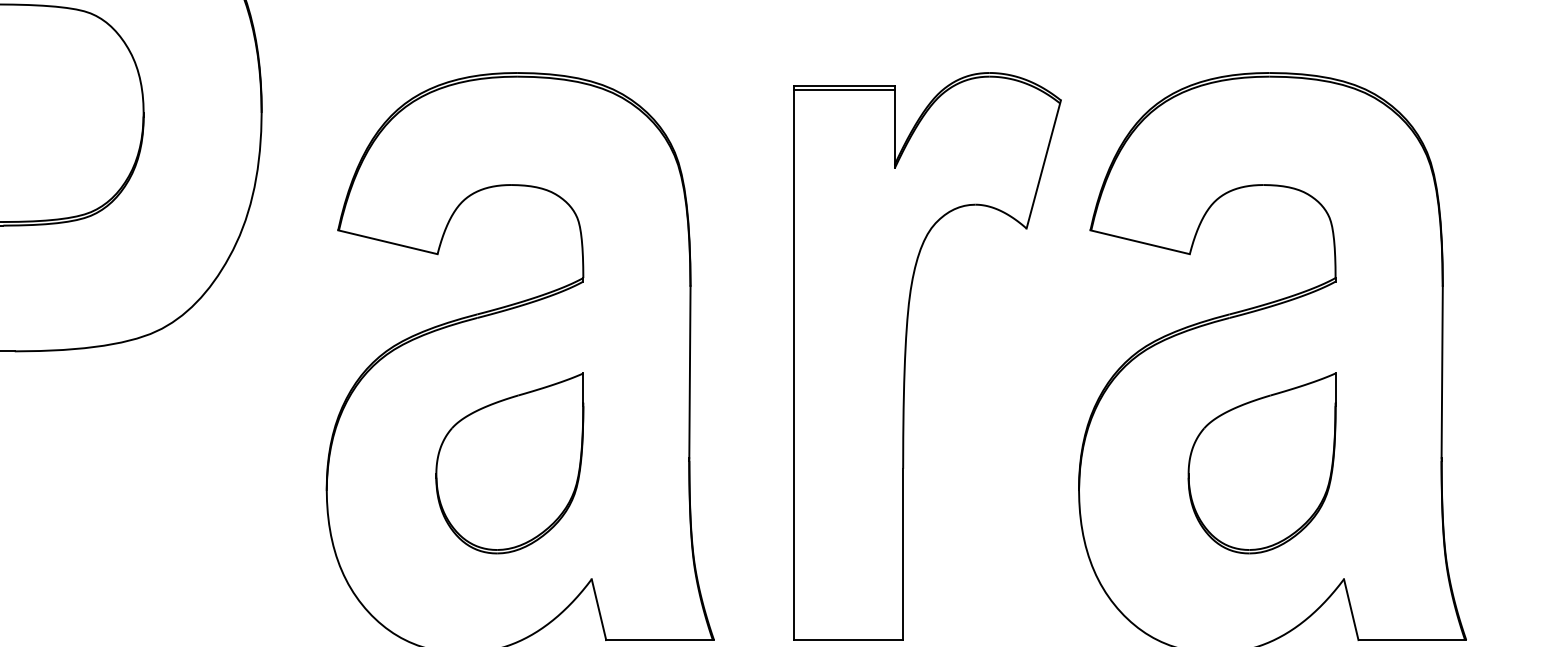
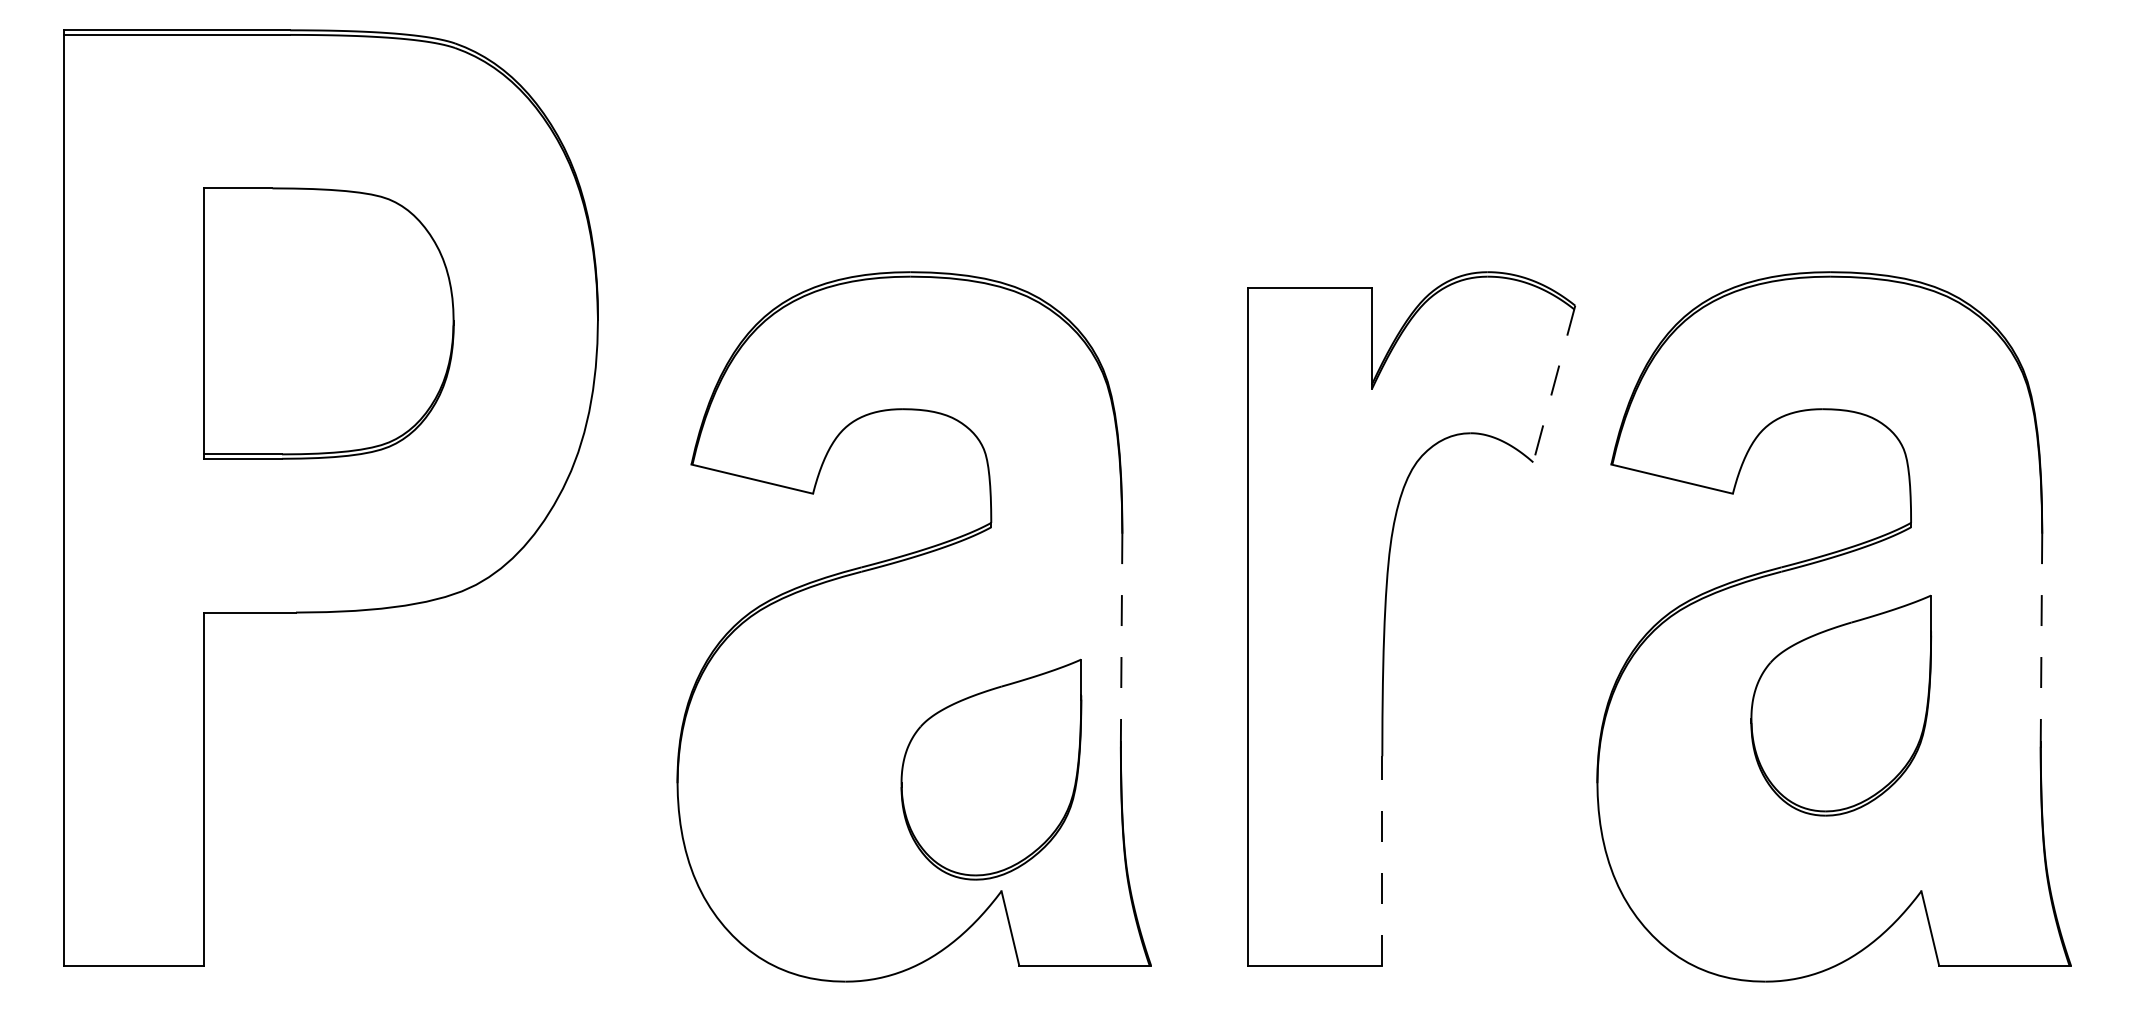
line: (844, 89) -> (1310, 292), removed
line: (1043, 164) -> (1554, 384), solid -> dashed
line: (689, 371) -> (1121, 637), solid -> dashed
line: (1442, 371) -> (2041, 637), solid -> dashed
part: (509, 463) -> (991, 769), moved
part: (1262, 463) -> (1841, 705), moved
line: (903, 554) -> (1382, 860), solid -> dashed

